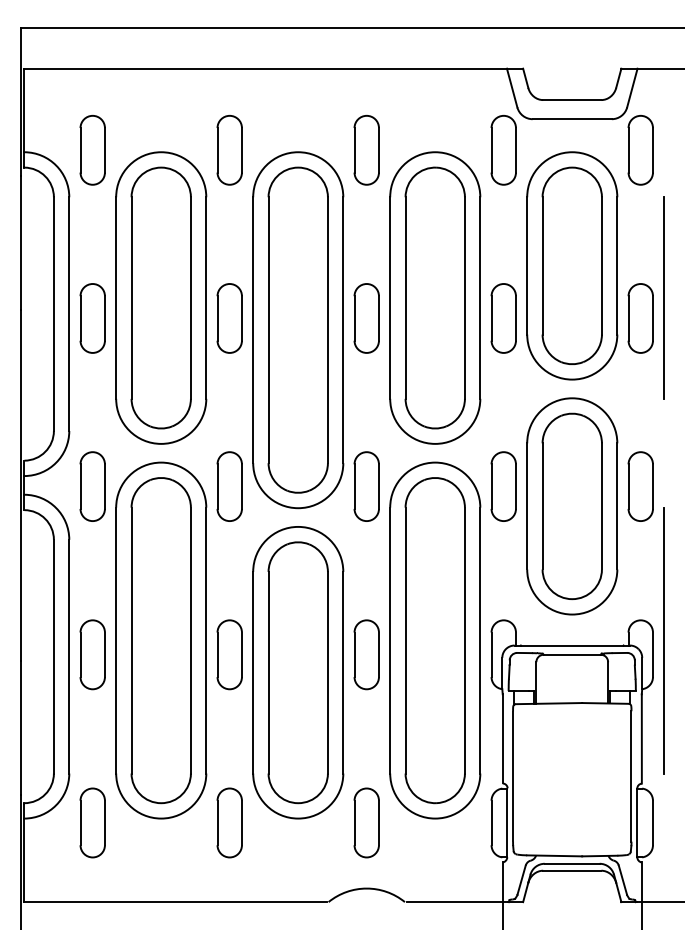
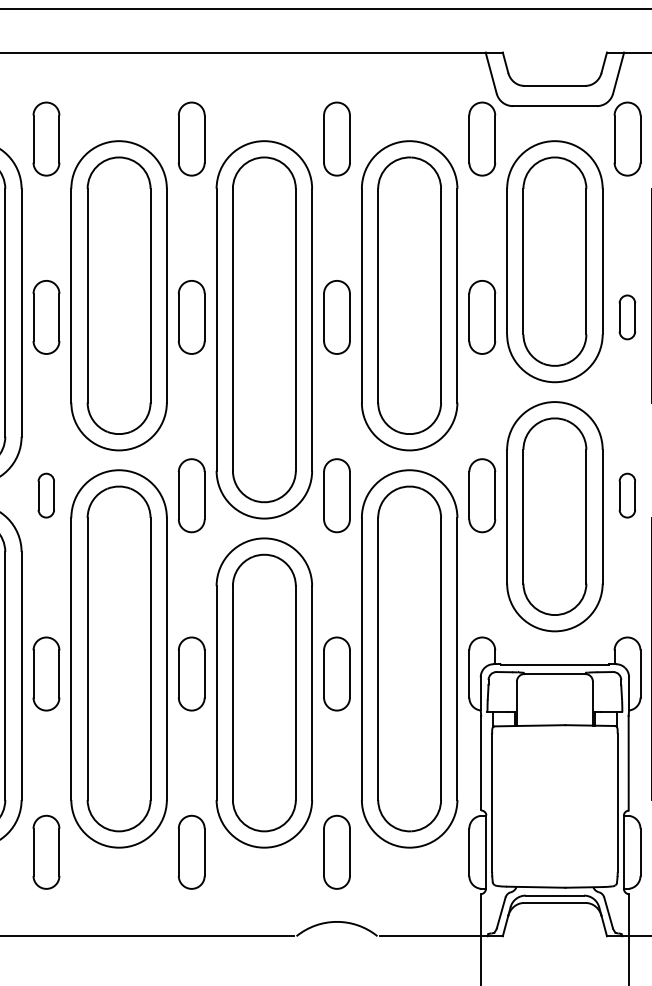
part: (640, 318) -> (627, 317), size x0.6
part: (92, 486) -> (46, 495), size x0.6
part: (640, 486) -> (627, 495), size x0.6

